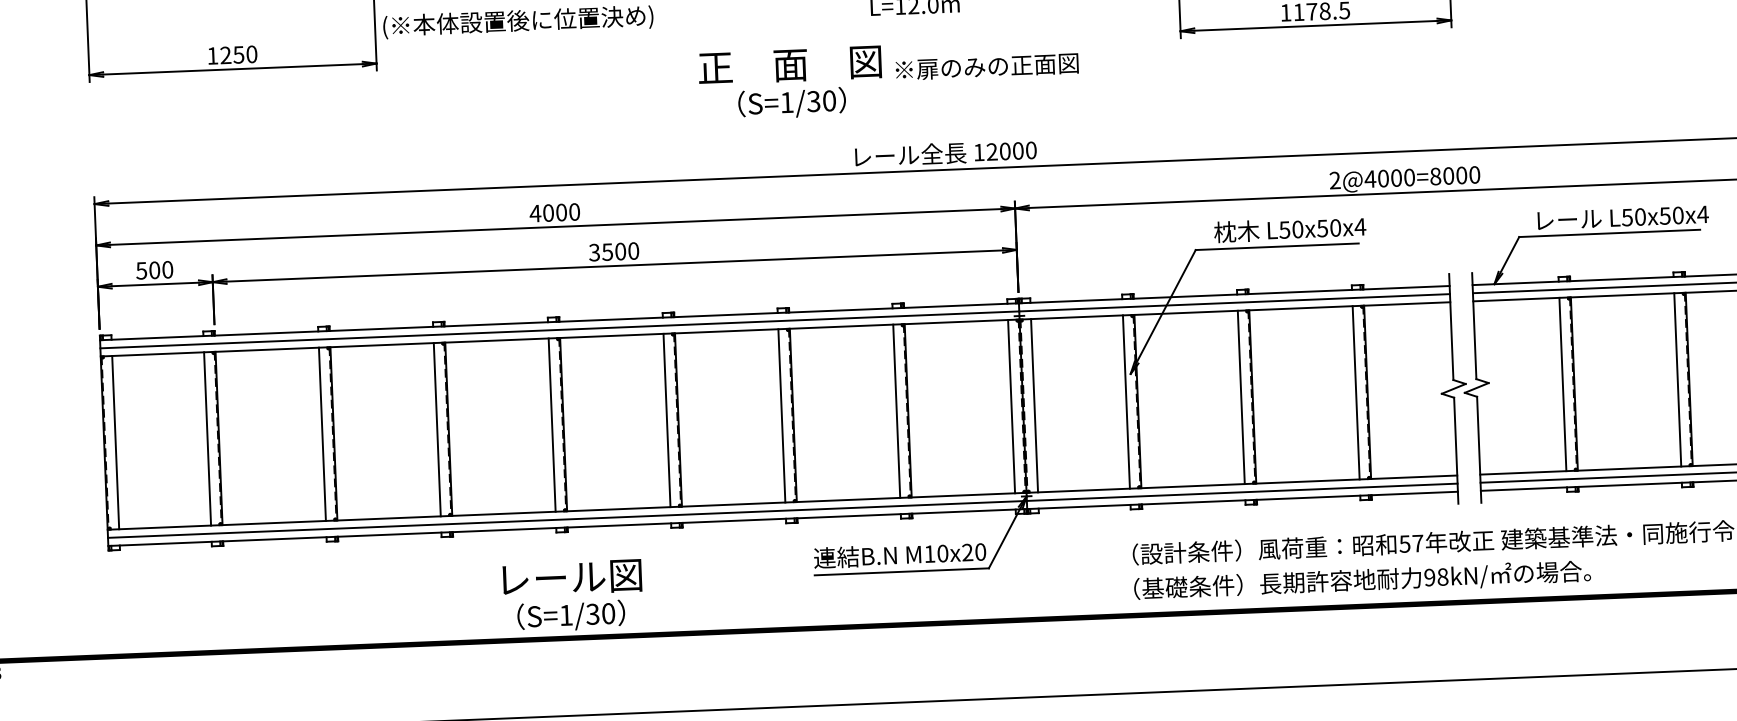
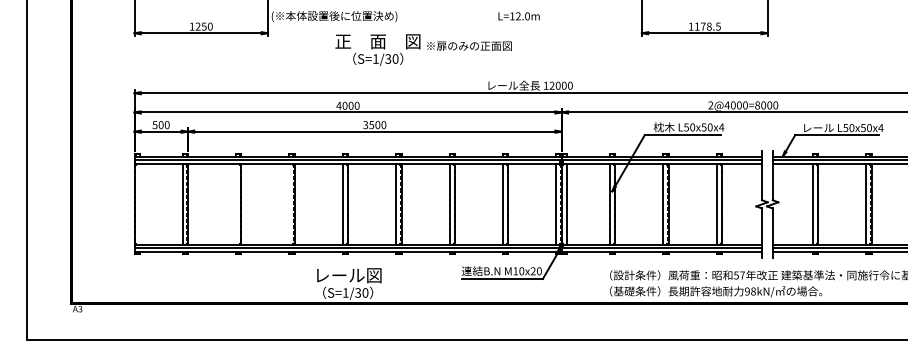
text: (888, 80) -> (423, 50), moved
line: (437, 430) -> (289, 204), removed
line: (321, 434) -> (235, 204), removed
line: (114, 442) -> (139, 204), removed

